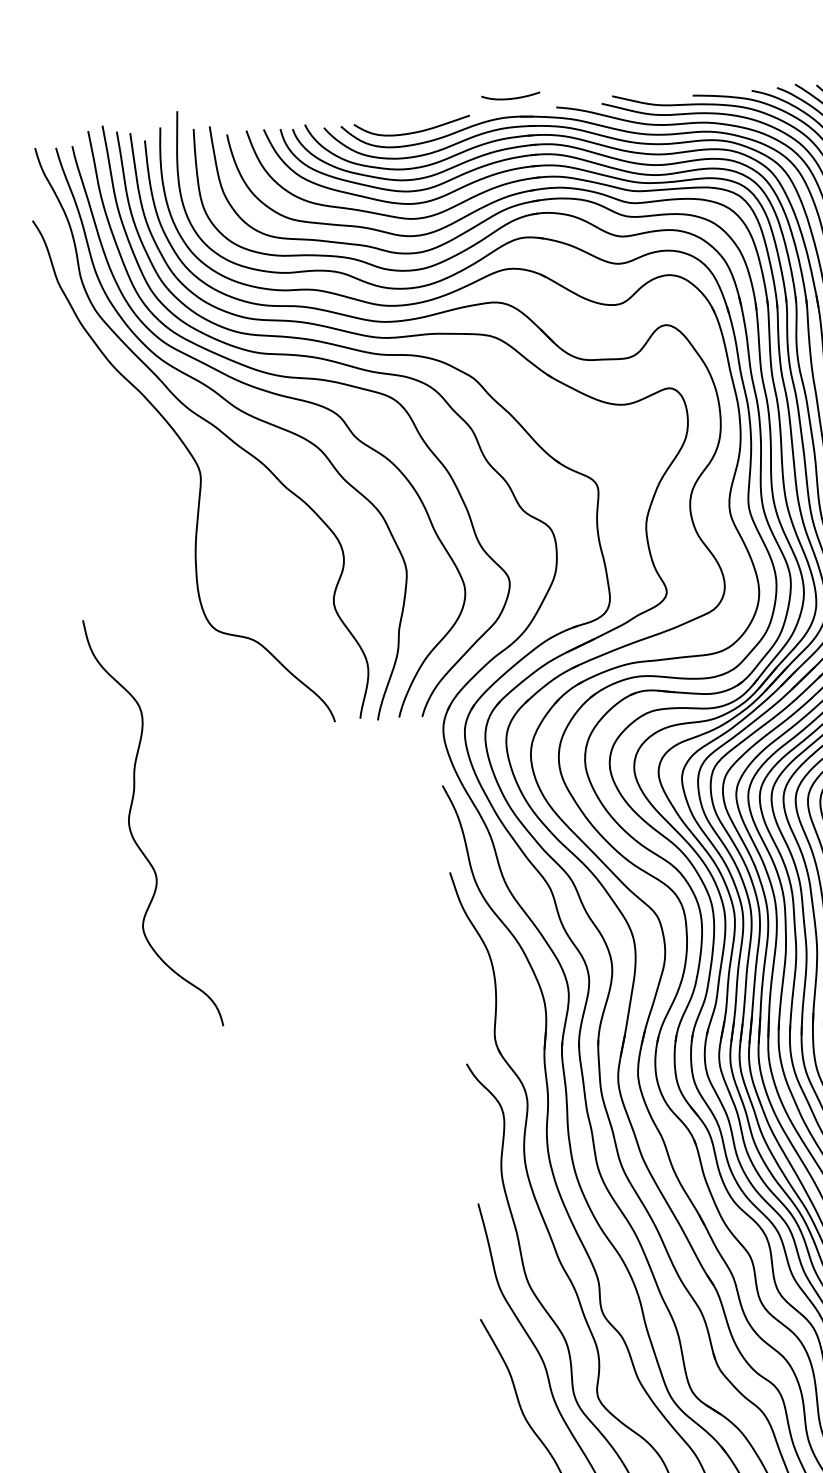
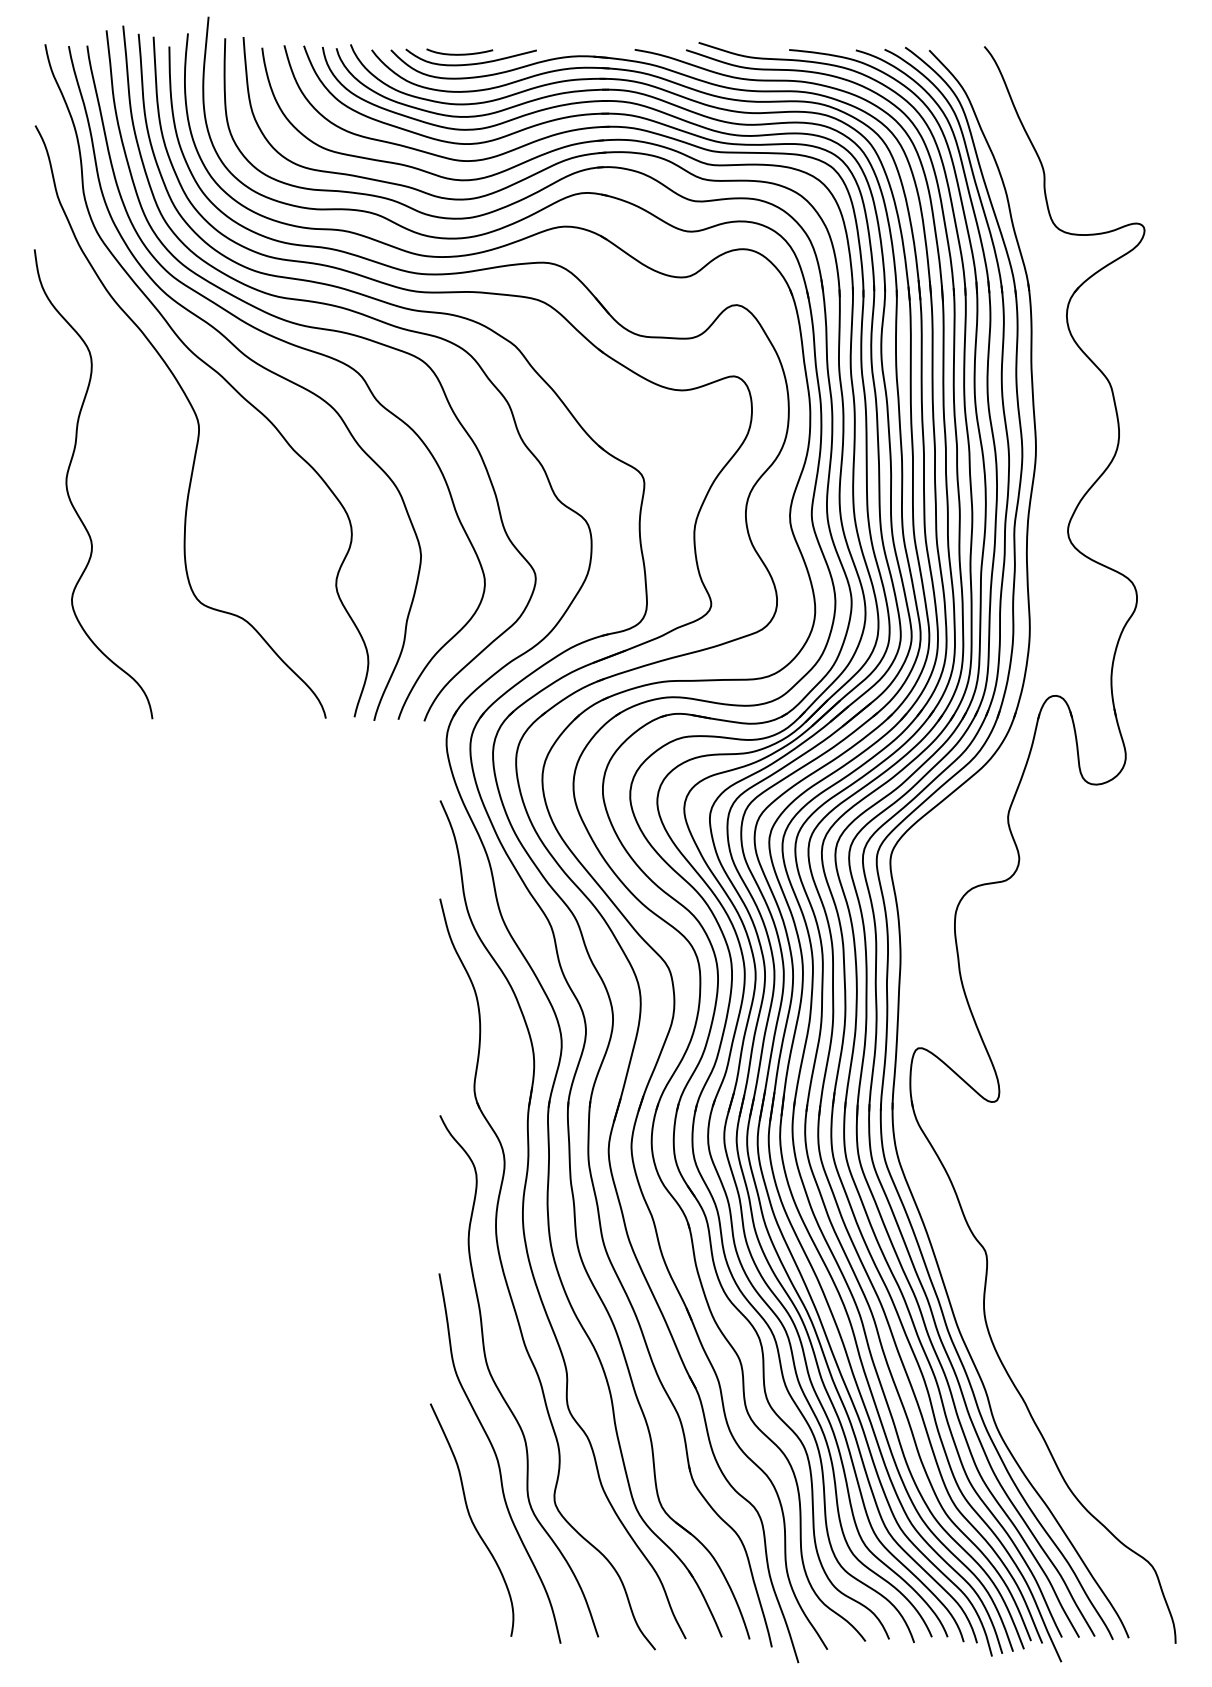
curve: (510, 97) -> (459, 53), moved
curve: (131, 830) -> (68, 490), moved

